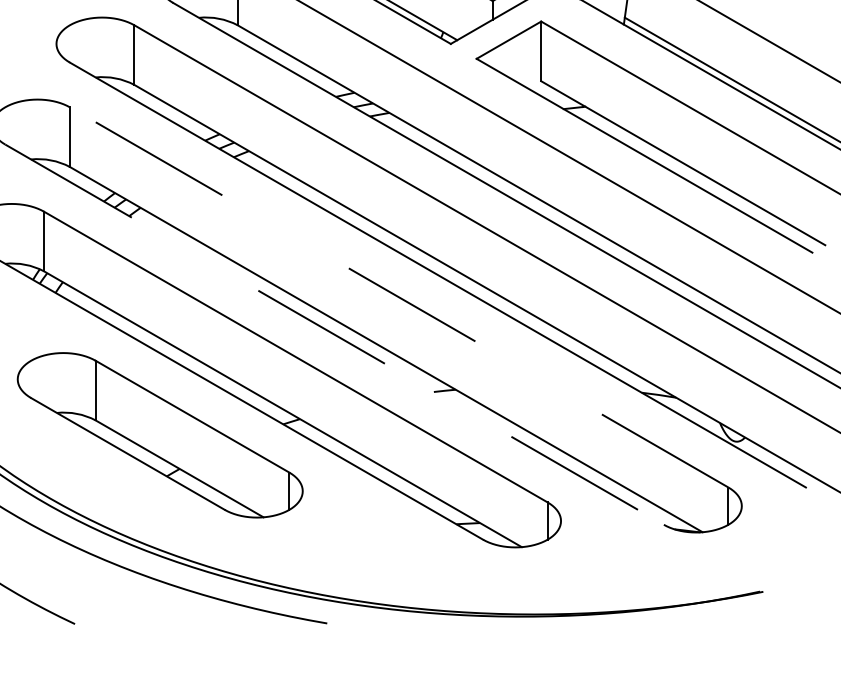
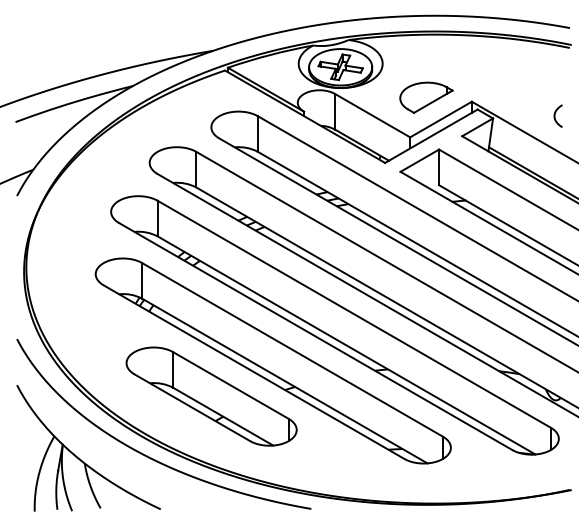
line: (397, 297) -> (353, 314), dashed -> solid
line: (335, 334) -> (316, 336), dashed -> solid

